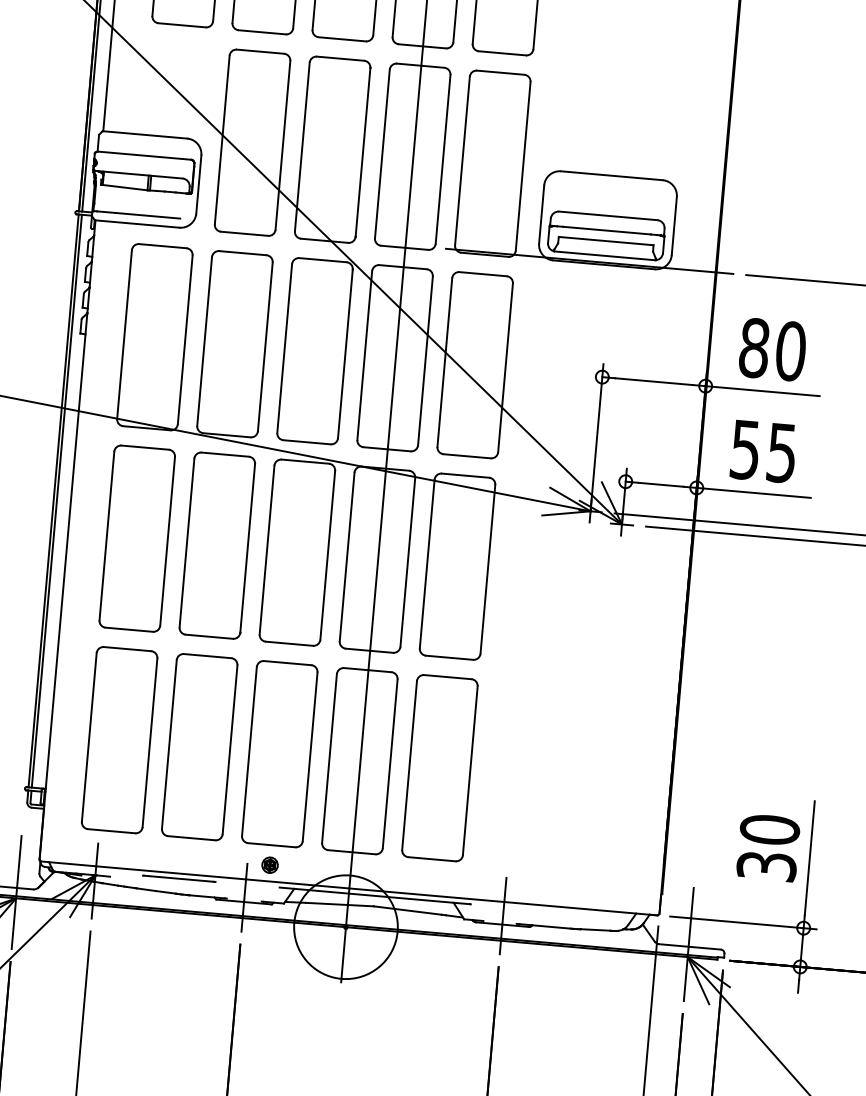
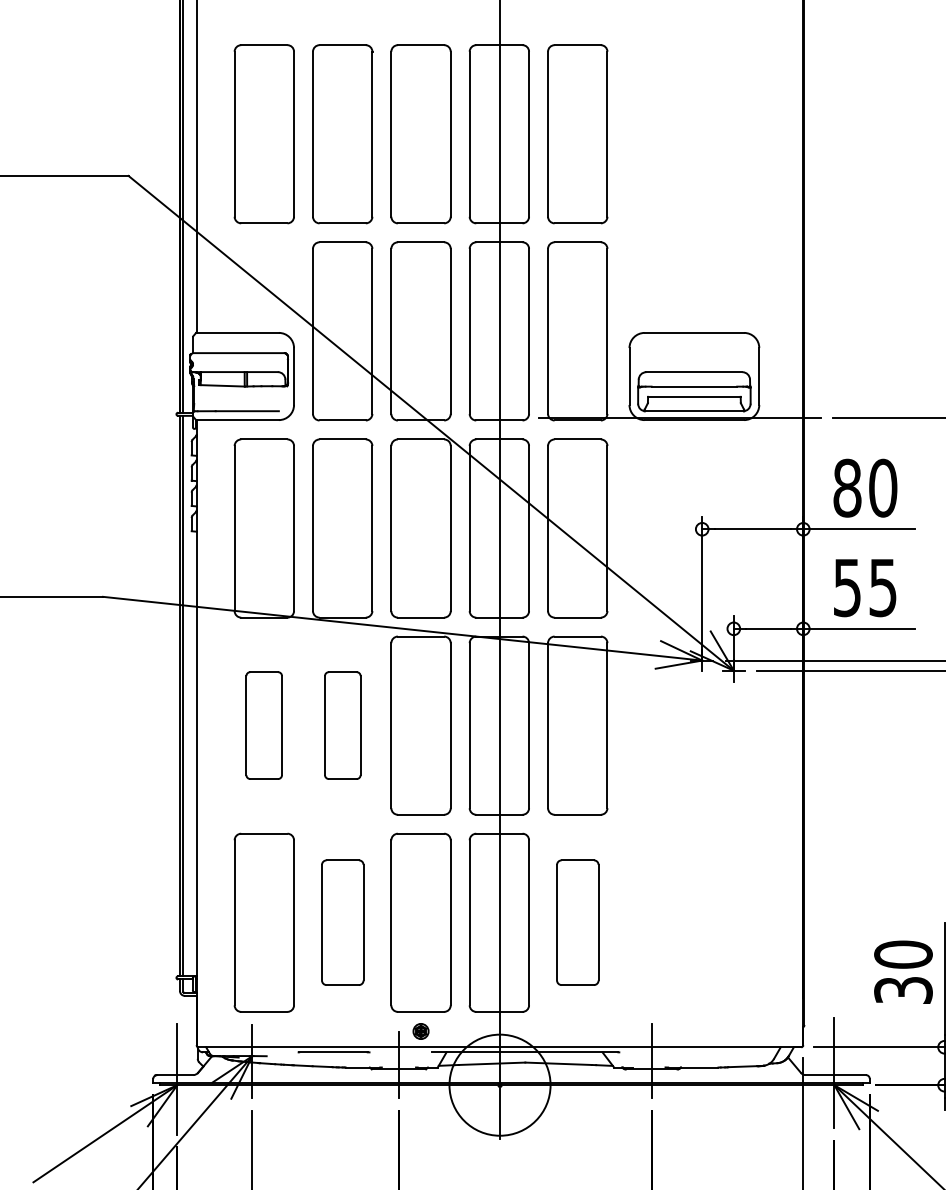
part: (136, 538) -> (263, 725), size x0.6
part: (217, 545) -> (342, 725), size x0.6
part: (199, 746) -> (342, 922), size x0.7
part: (439, 767) -> (577, 922), size x0.7

